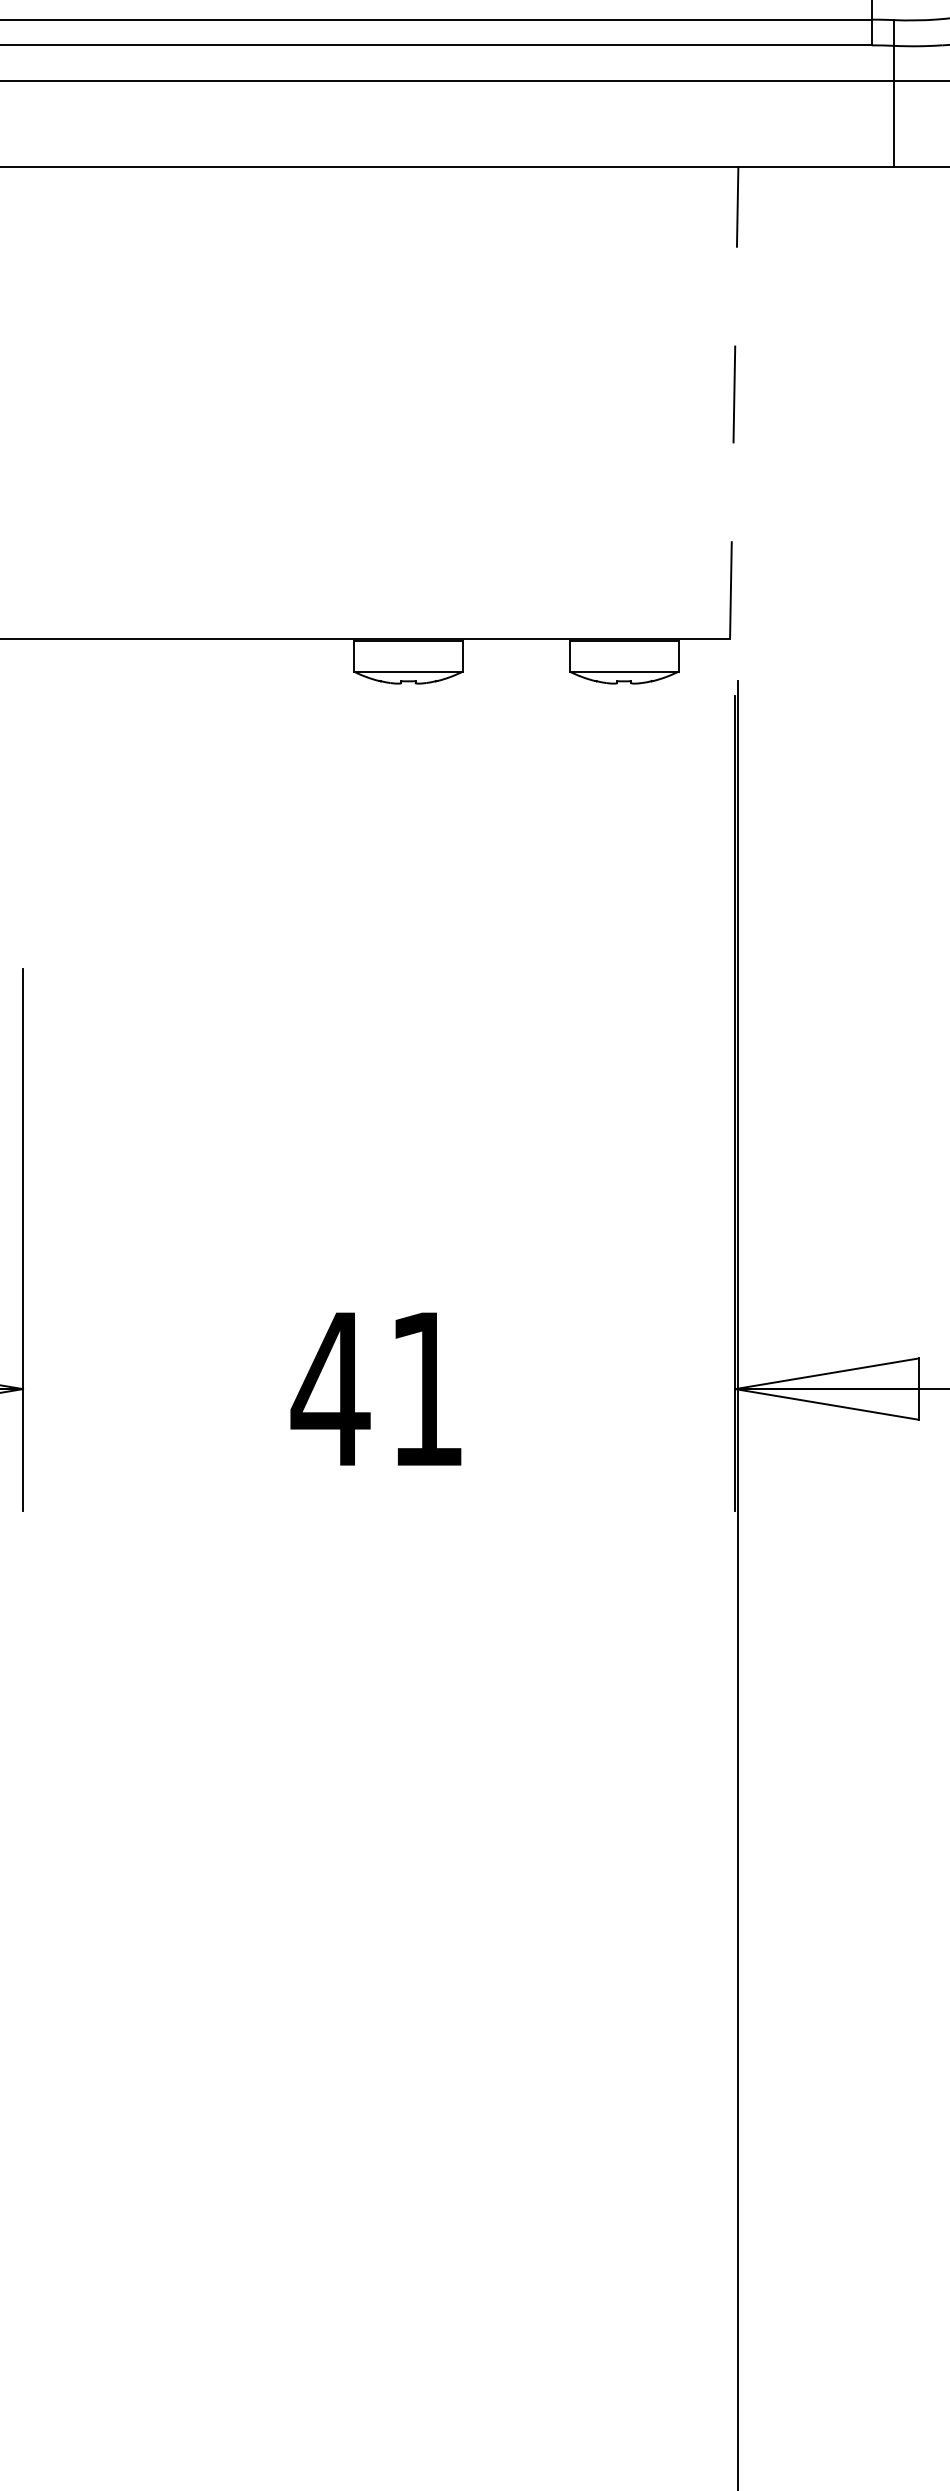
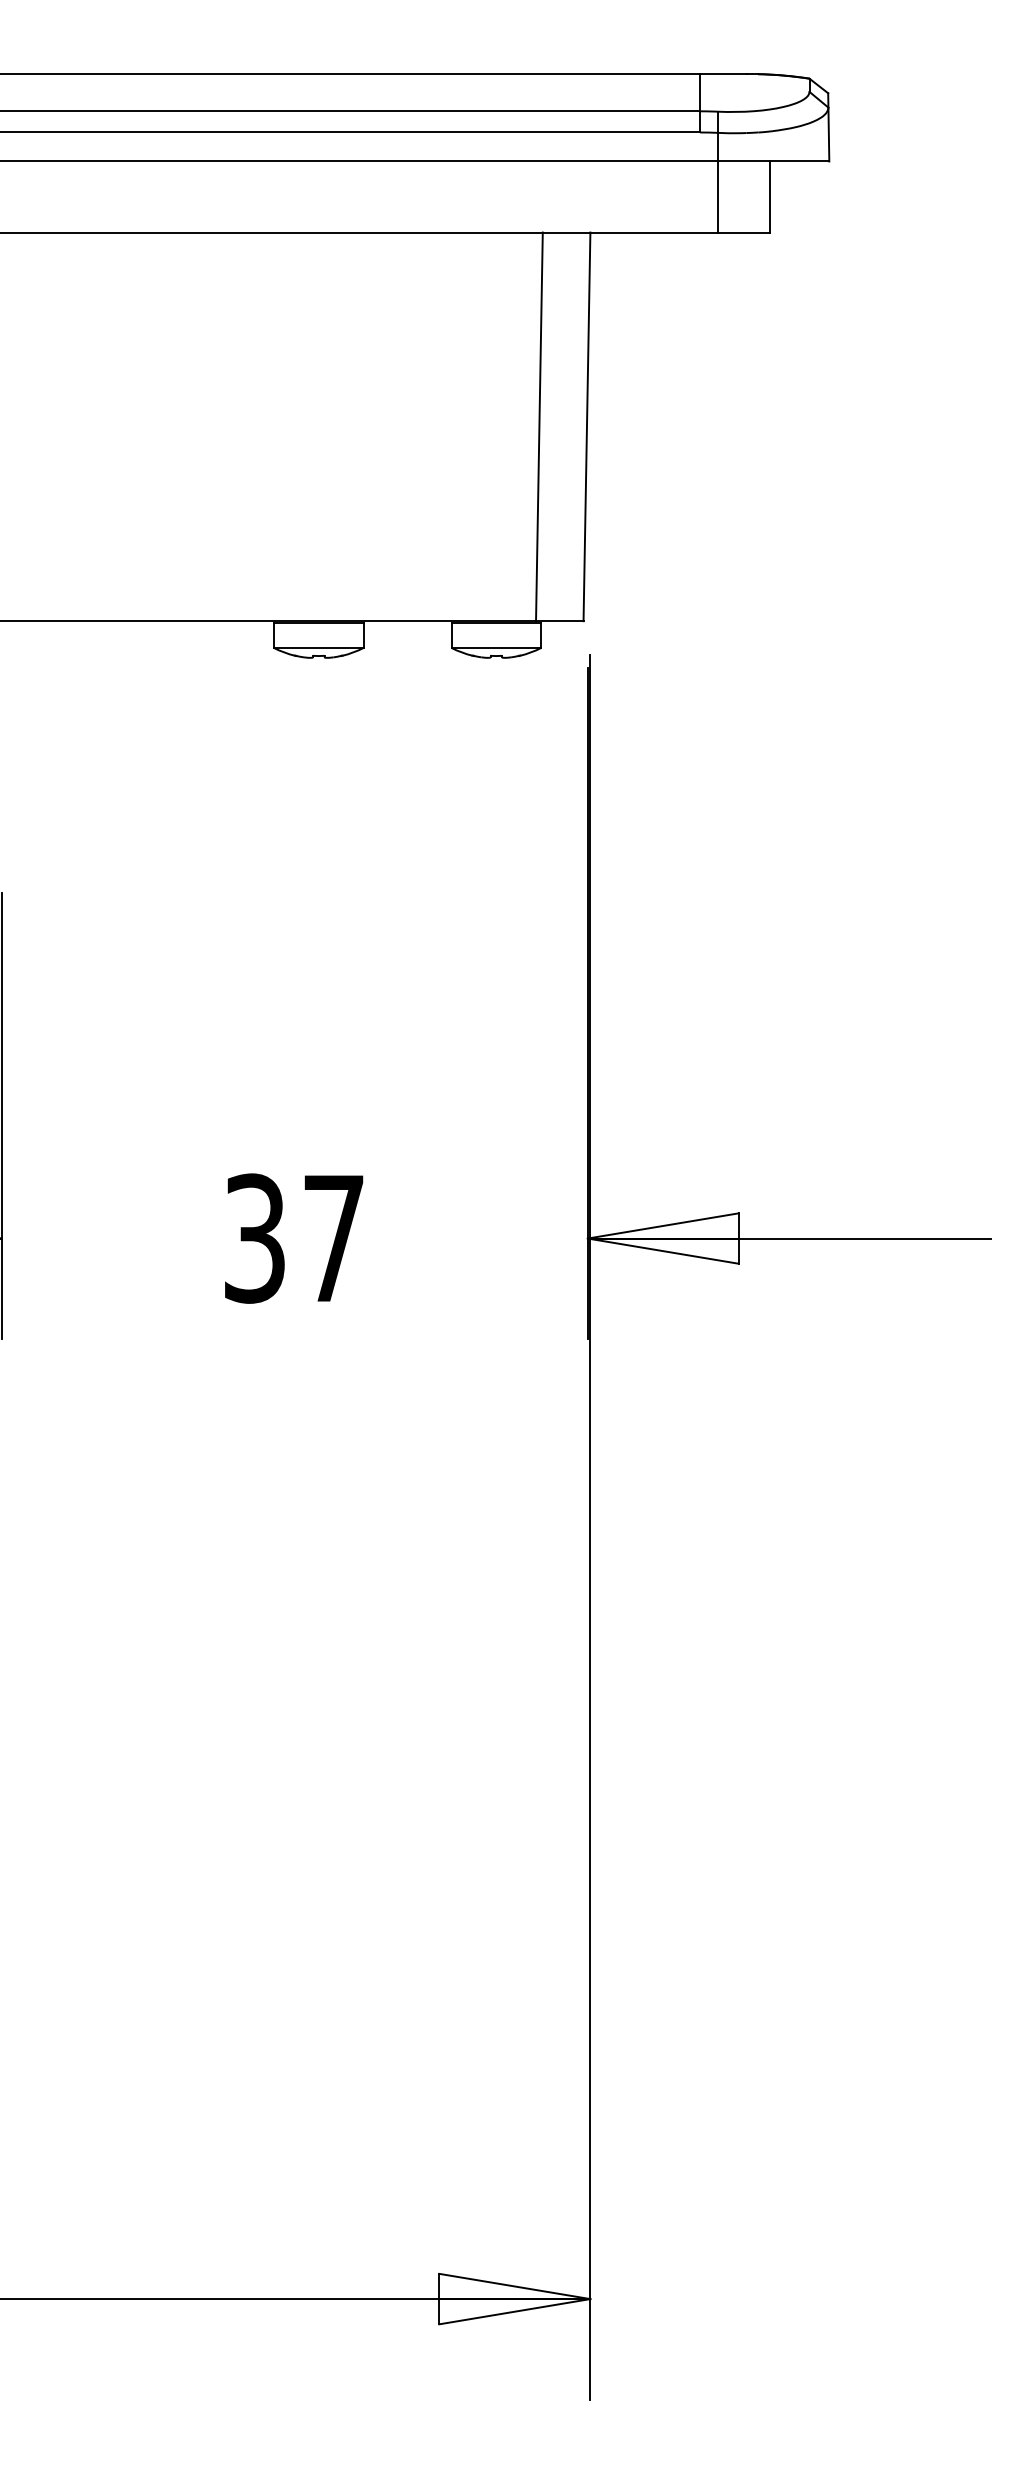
line: (676, 402) -> (539, 426), added
line: (733, 402) -> (586, 426), dashed -> solid
text: (376, 1389) -> (292, 1238), 41 -> 37

